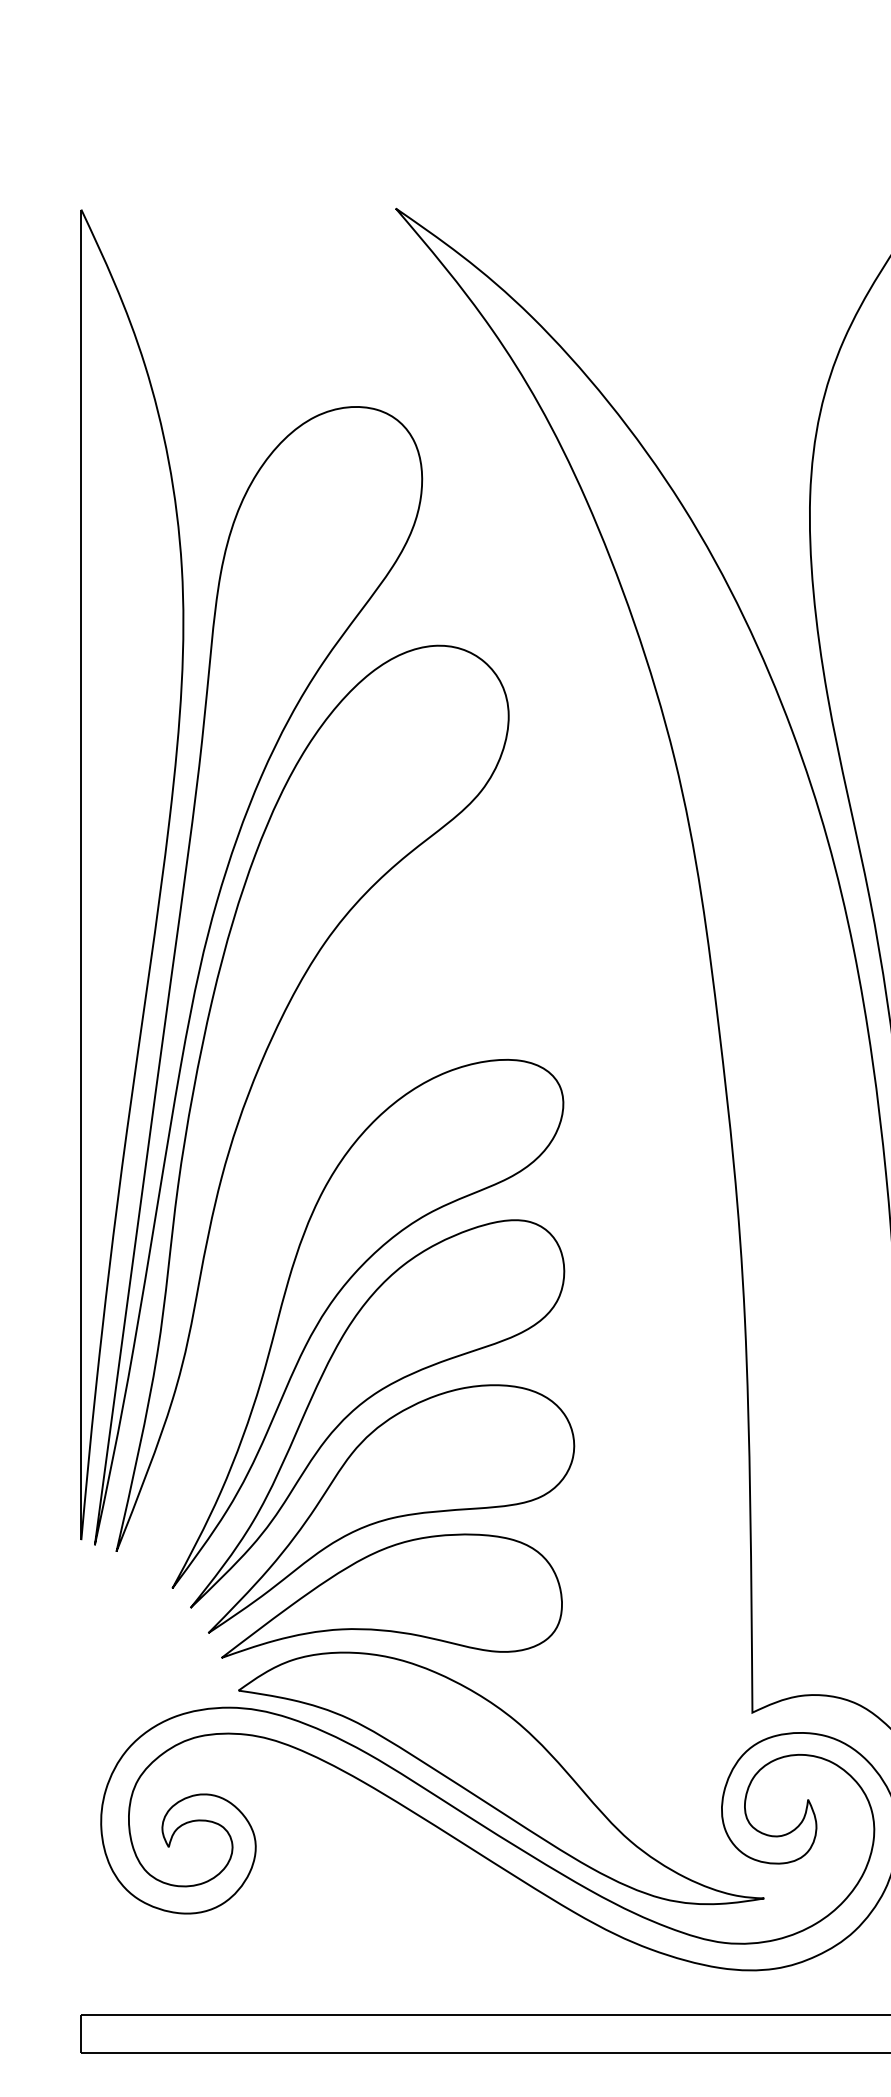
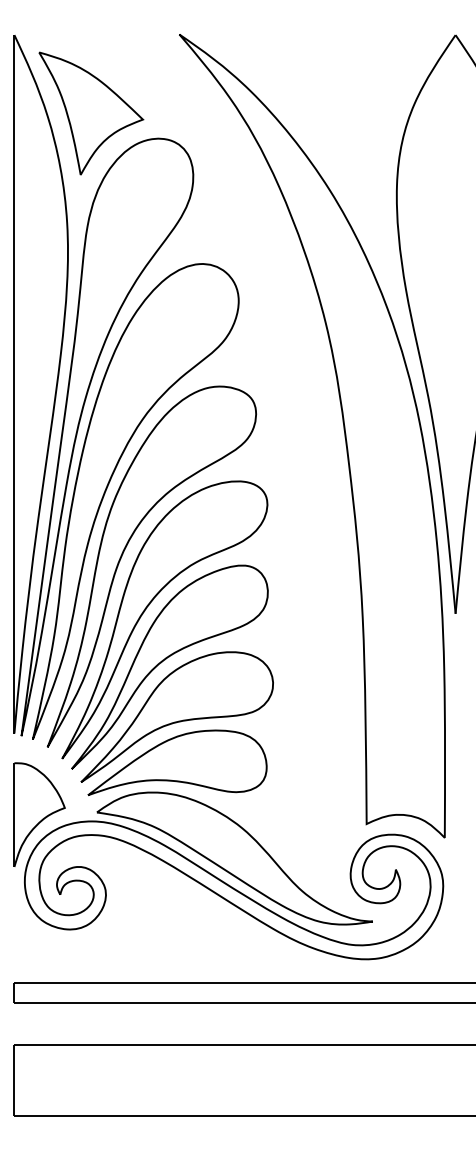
part: (228, 358) -> (91, 113), added
part: (289, 1199) -> (123, 554), added
part: (129, 1694) -> (39, 814), added

